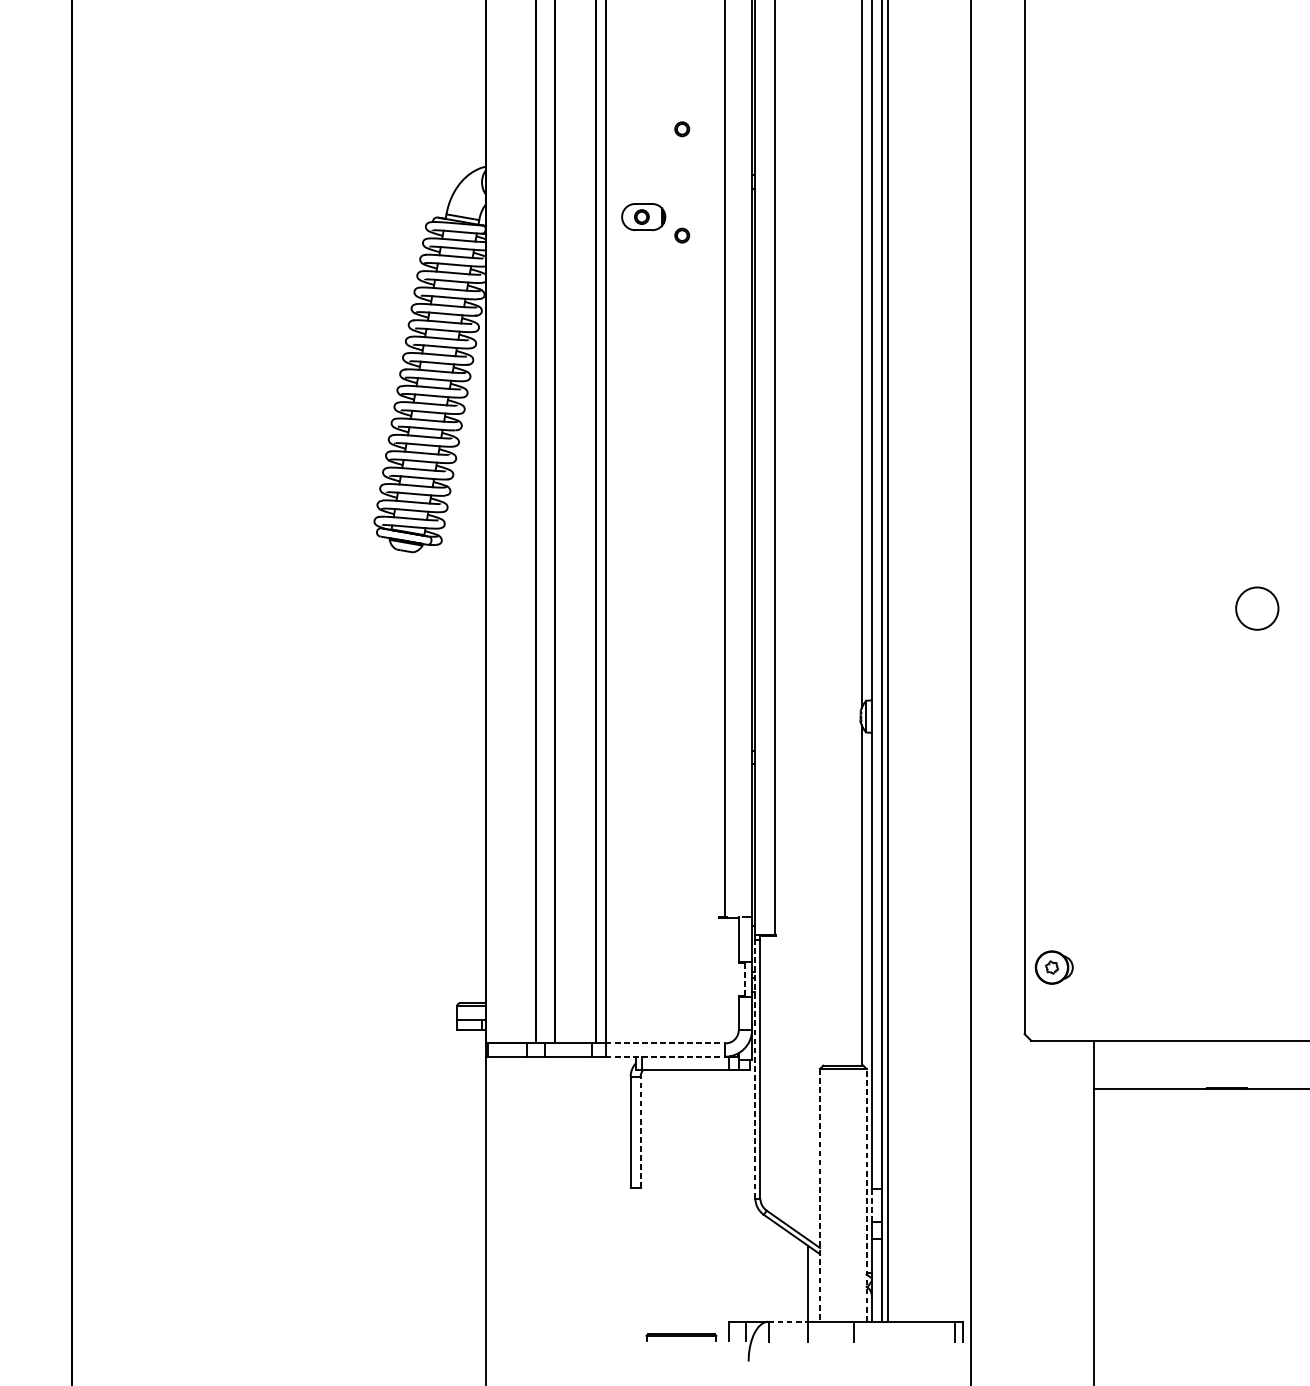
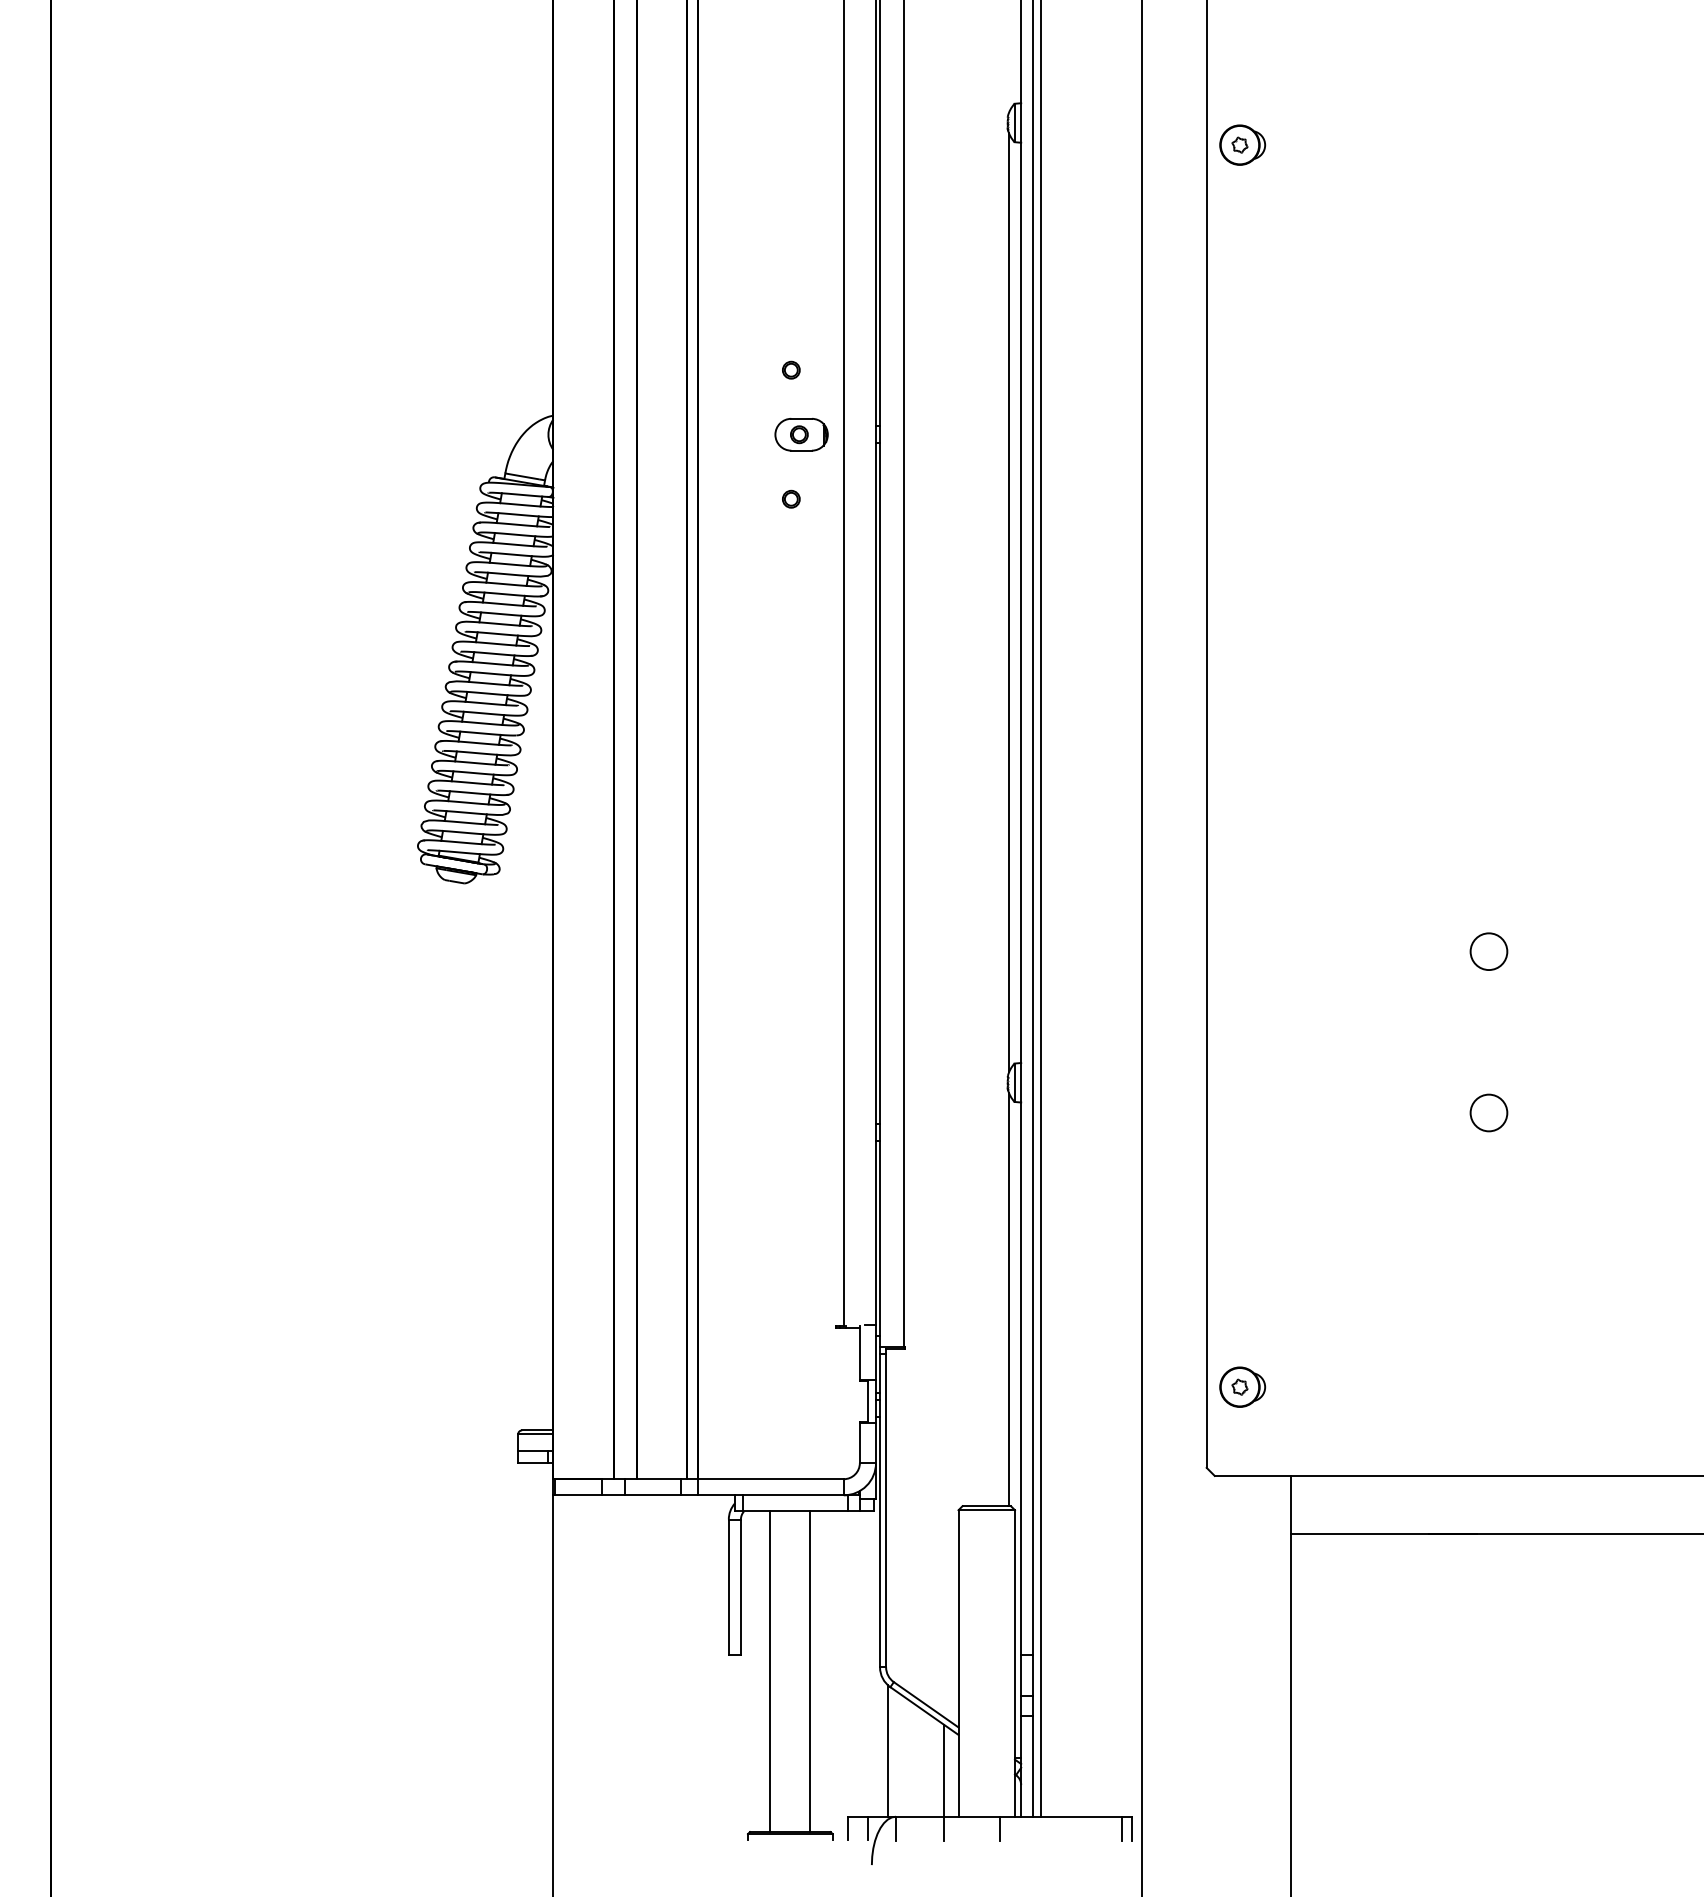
part: (643, 216) -> (801, 434), moved
circle: (1256, 608) -> (1488, 951), size x0.71
circle: (1256, 741) -> (1488, 1112), added
line: (745, 979) -> (867, 1401), dashed -> solid
line: (665, 1043) -> (771, 1479), dashed -> solid
line: (665, 1056) -> (771, 1495), dashed -> solid
line: (755, 1069) -> (880, 1510), dashed -> solid
line: (640, 1132) -> (740, 1587), dashed -> solid
line: (866, 1194) -> (1014, 1662), dashed -> solid
line: (820, 1195) -> (958, 1663), dashed -> solid
line: (665, 1201) -> (770, 1671), added
line: (698, 1201) -> (810, 1671), added
line: (871, 1205) -> (1021, 1675), dashed -> solid
line: (761, 1267) -> (887, 1750), added
line: (788, 1321) -> (920, 1816), dashed -> solid

